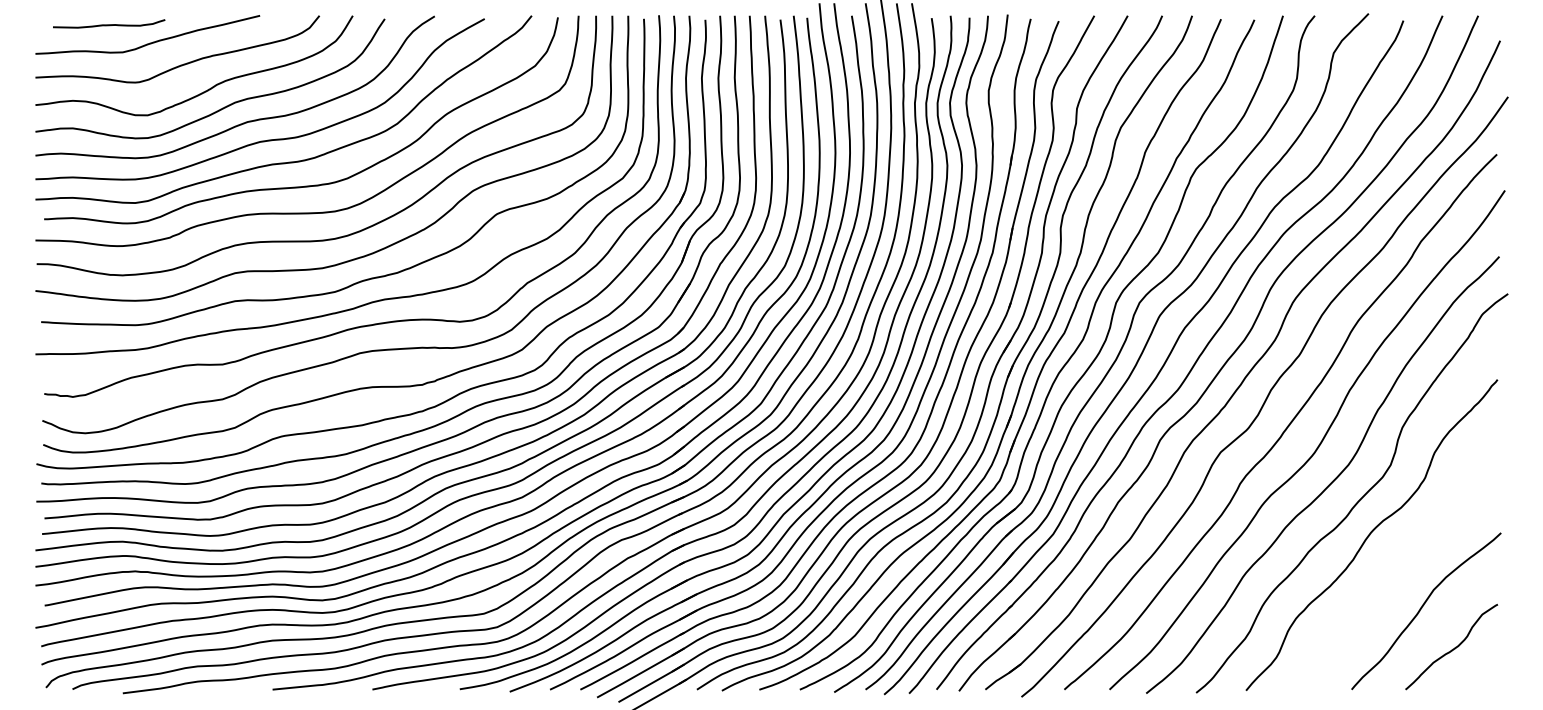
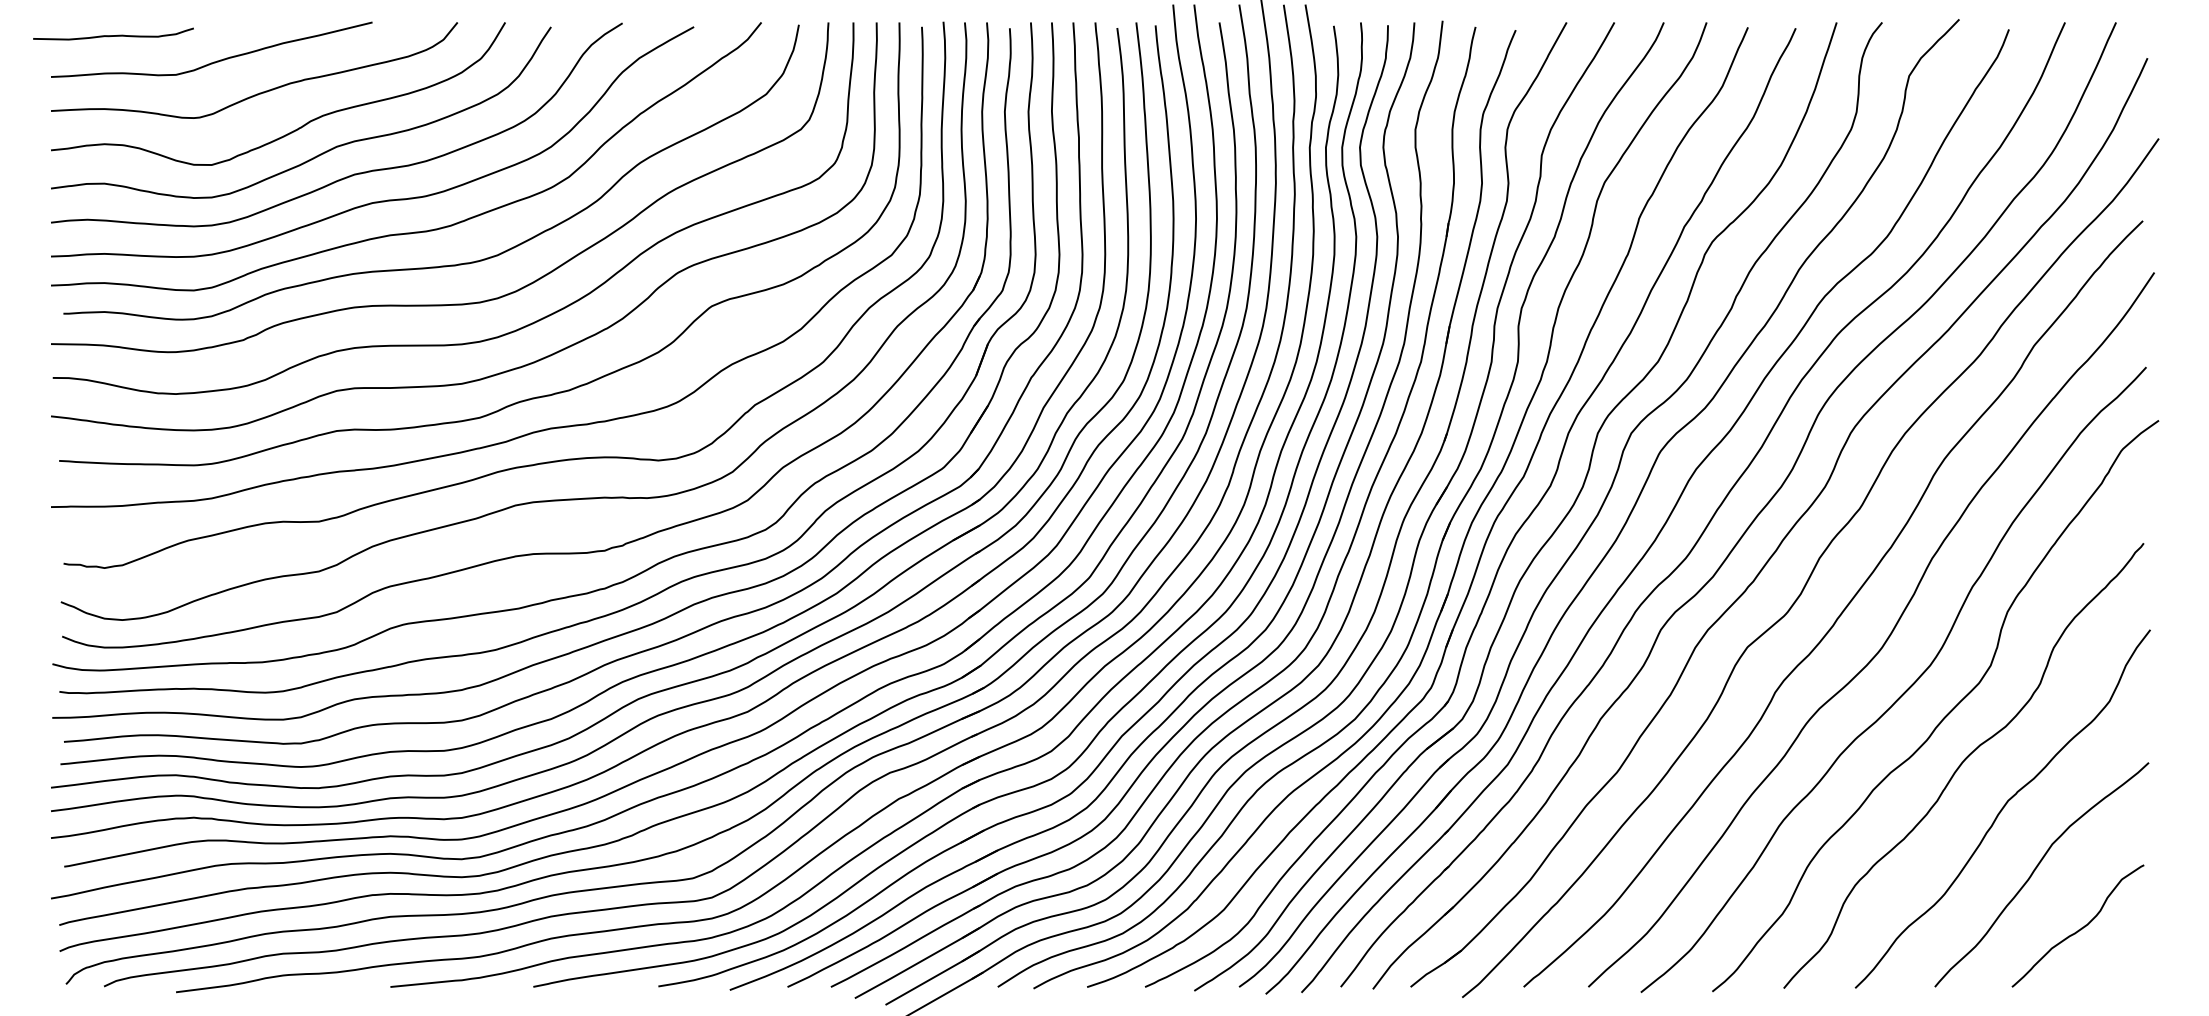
curve: (109, 24) -> (114, 34), moved
curve: (1398, 564) -> (2001, 807), added

